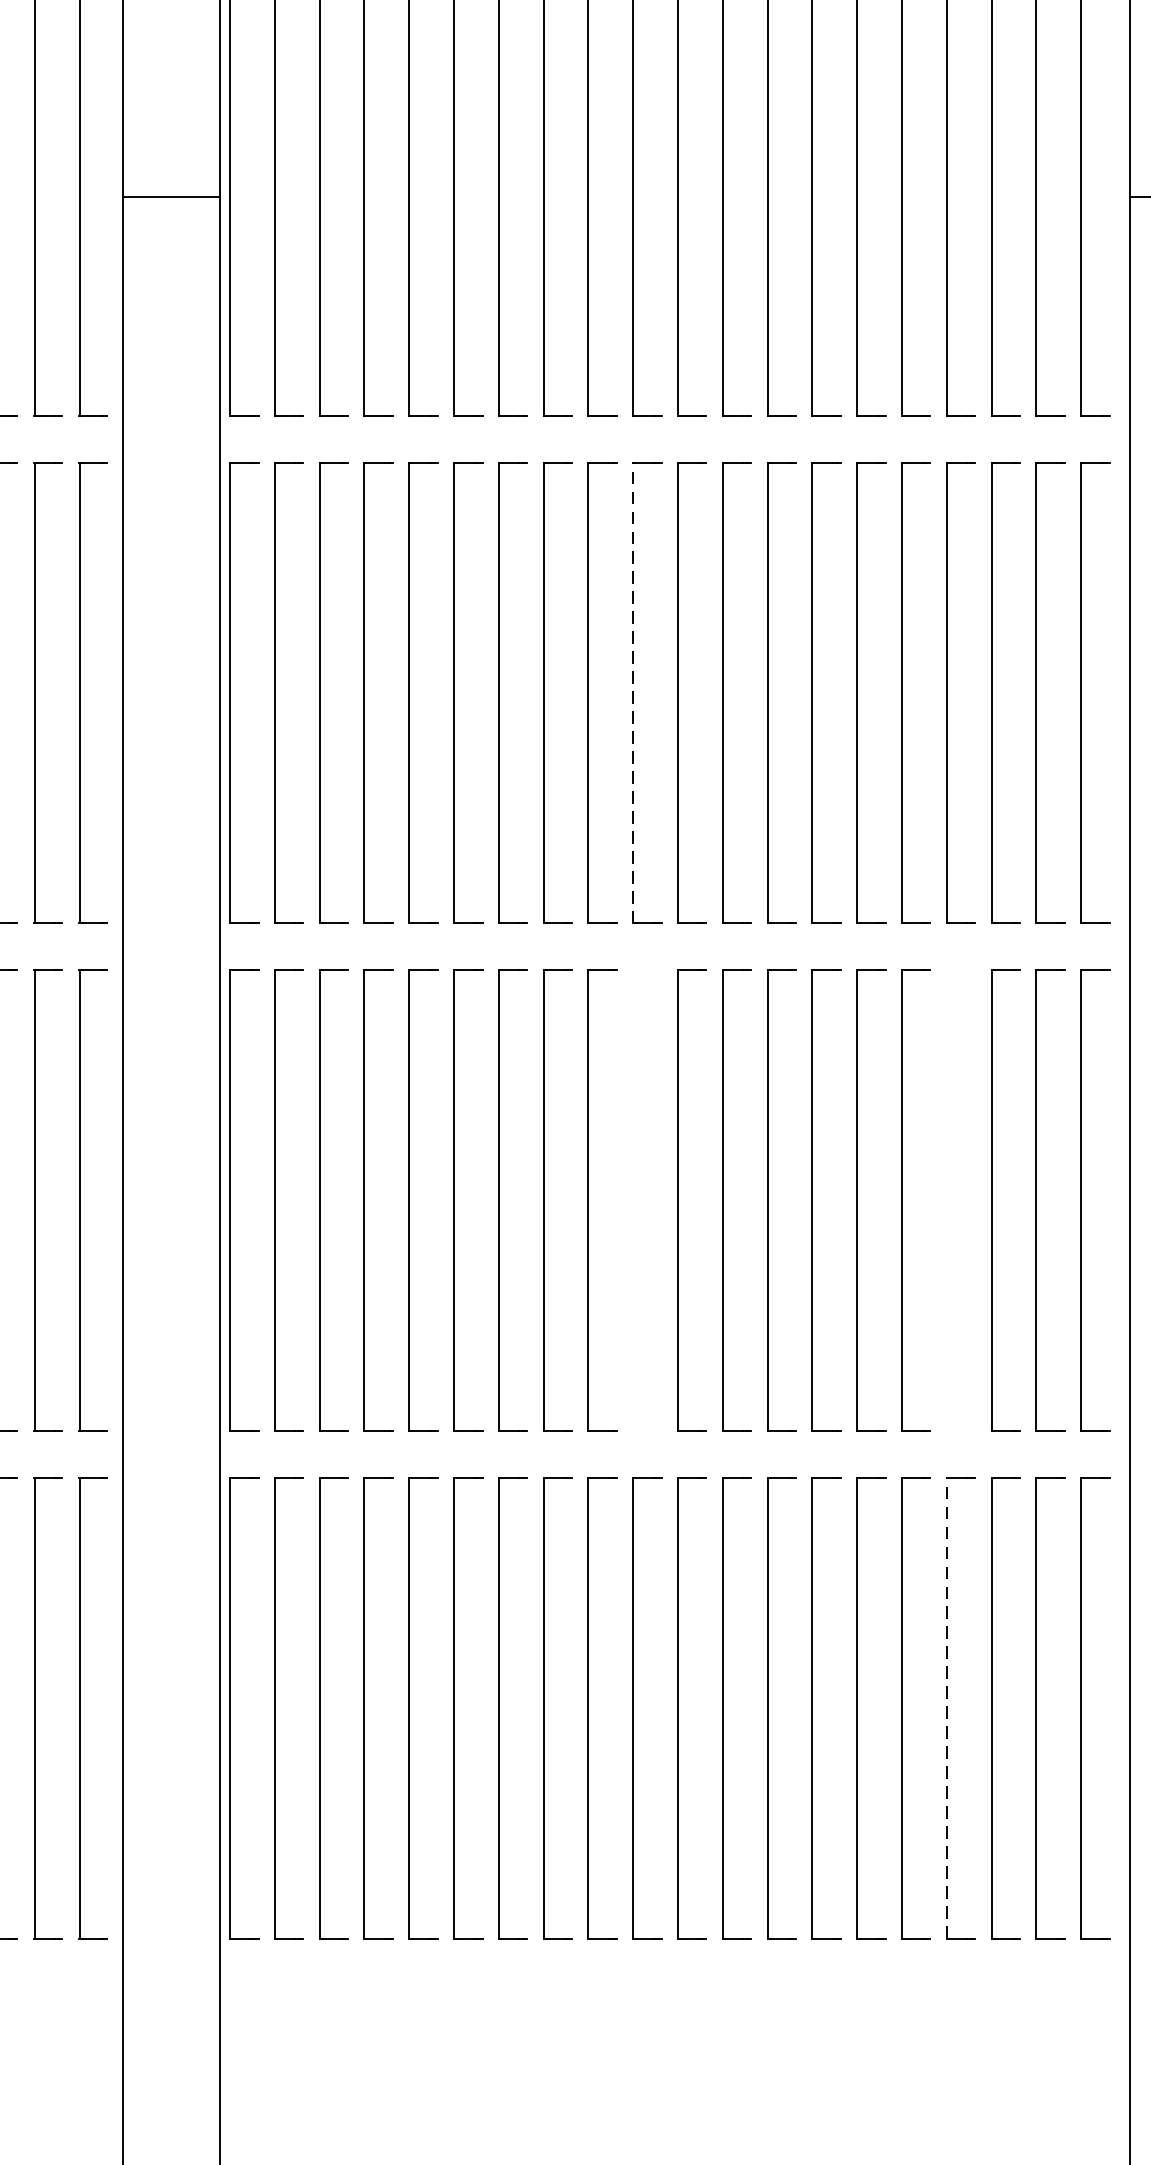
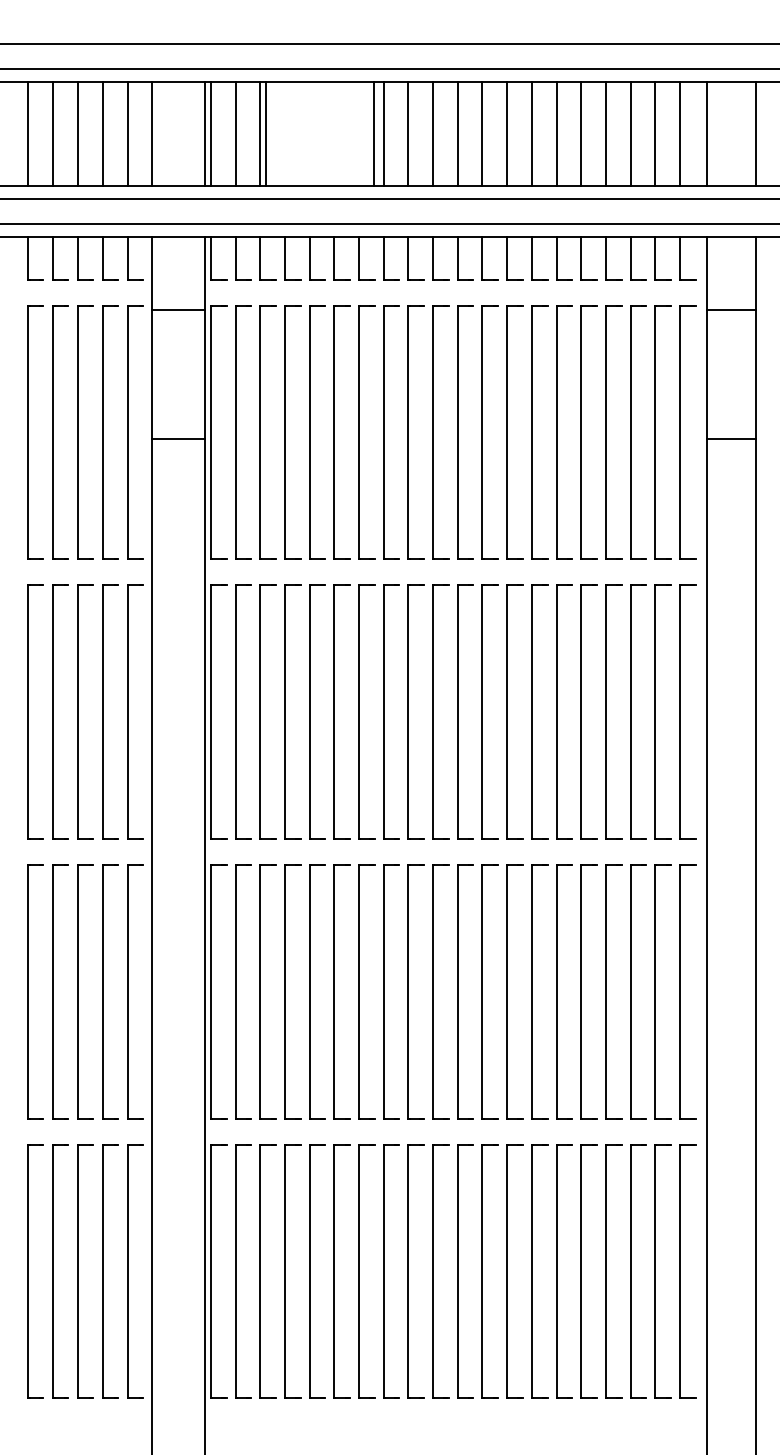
line: (633, 693) -> (433, 712), dashed -> solid
part: (633, 1200) -> (433, 991), added
part: (947, 1200) -> (606, 991), added
line: (946, 1708) -> (605, 1271), dashed -> solid

